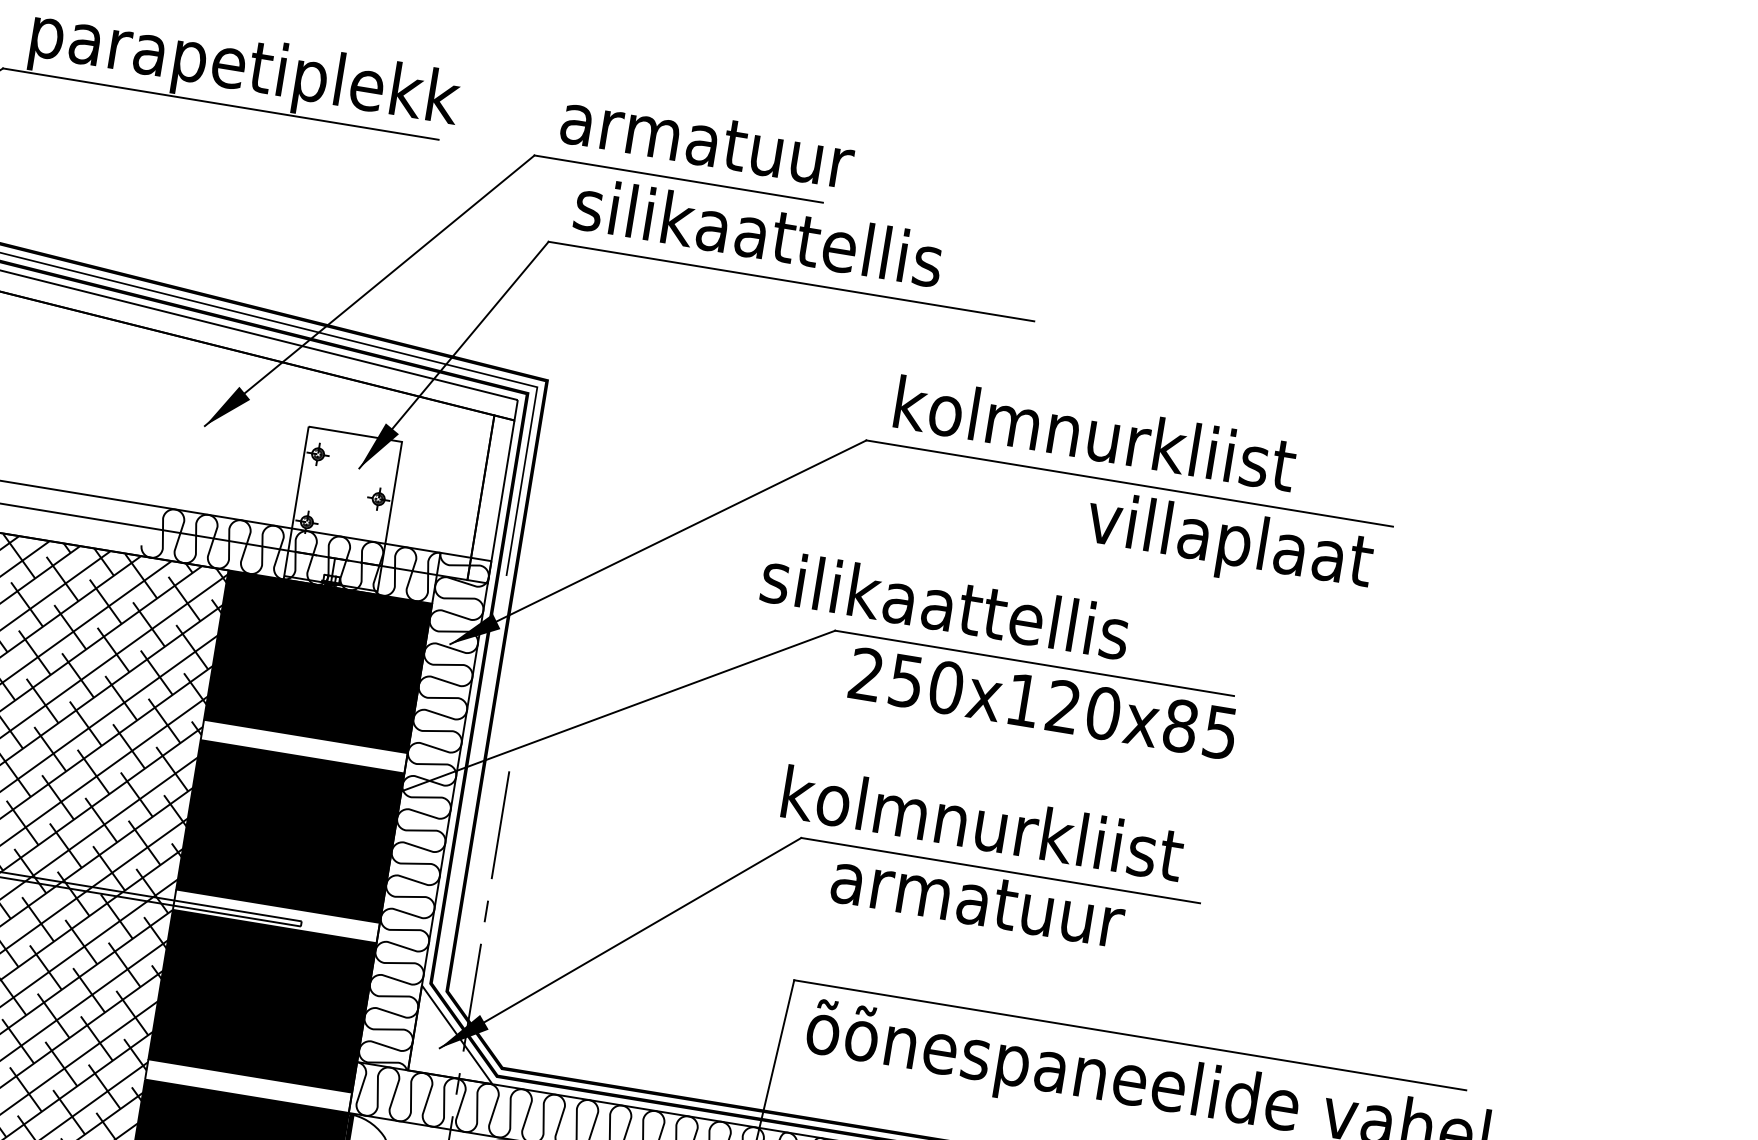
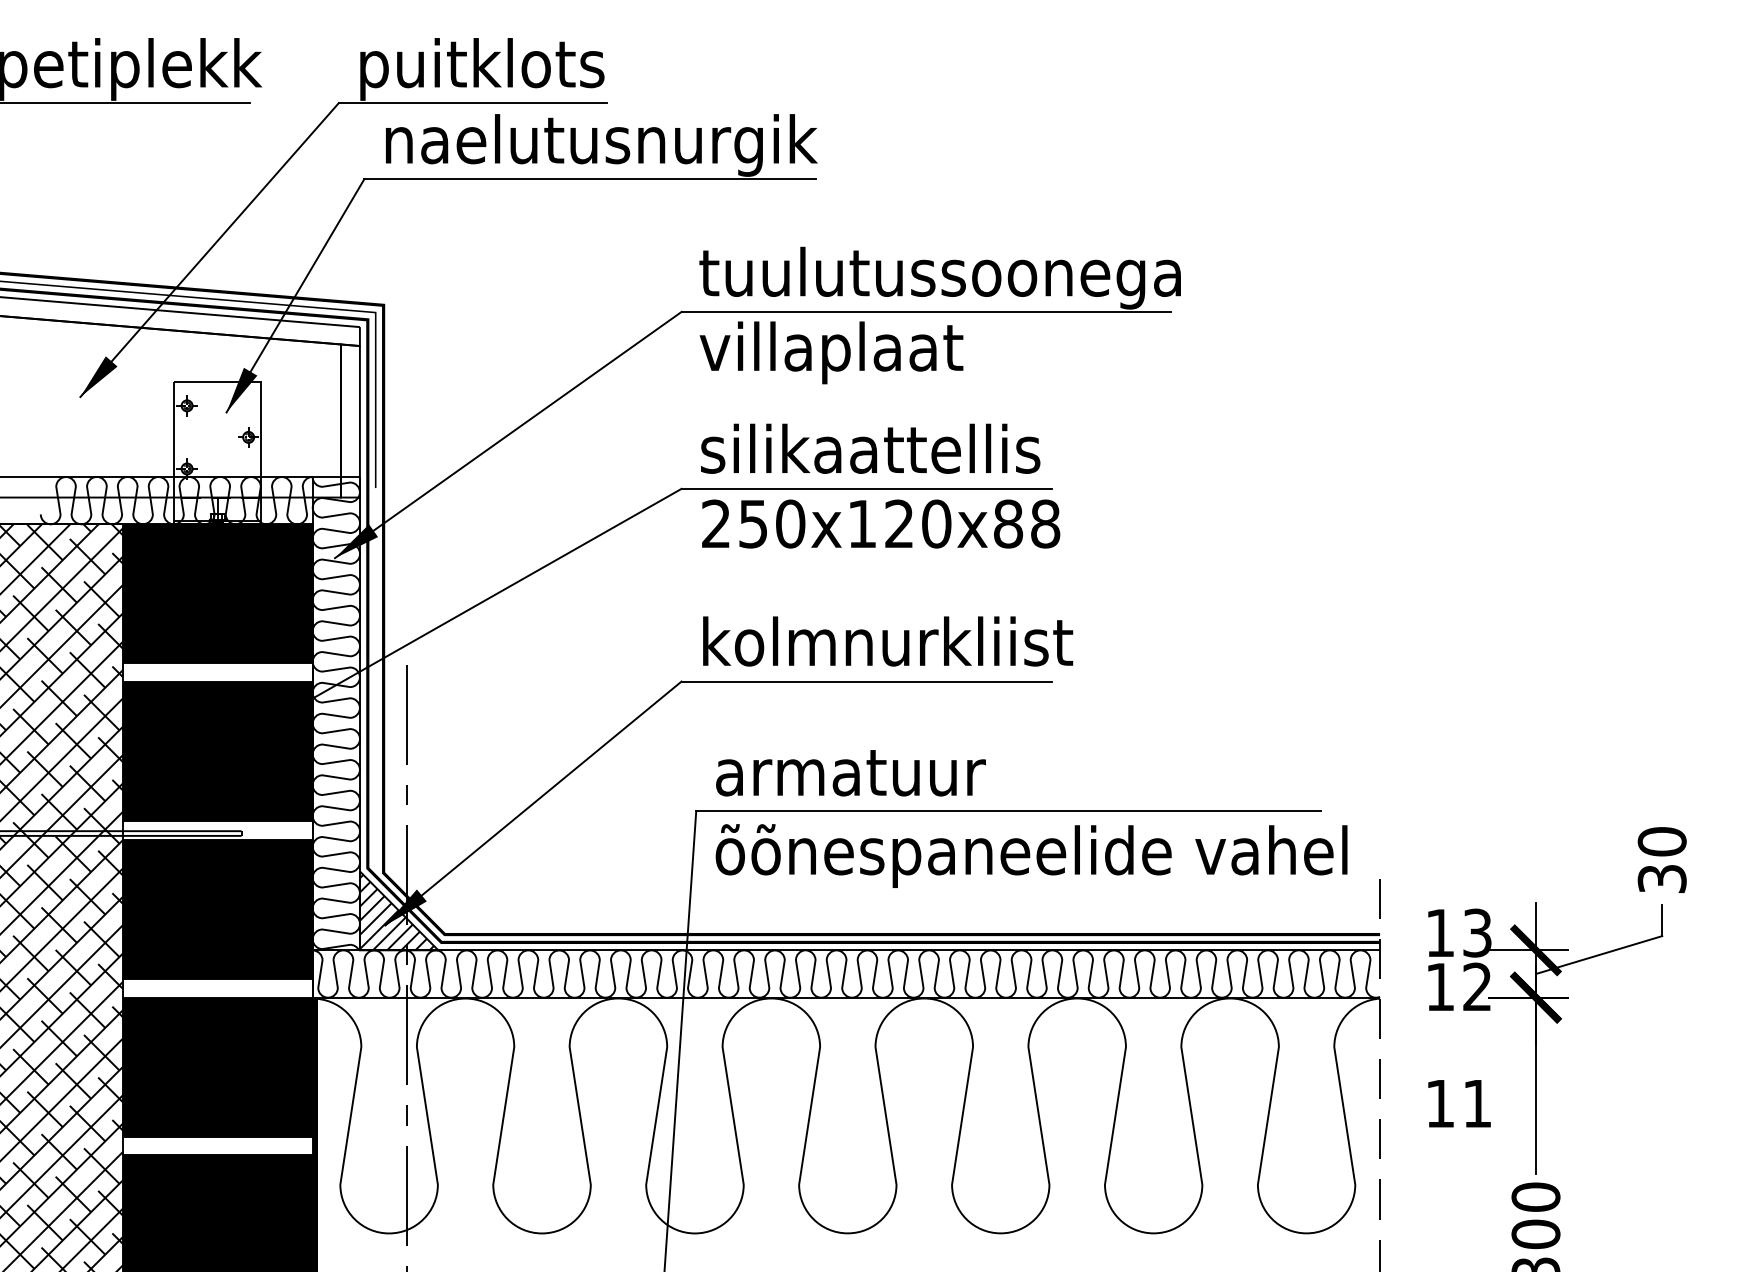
text: (706, 146) -> (493, 69), armatuur -> puitklots
text: (808, 247) -> (600, 145), silikaattellis -> naelutusnurgik
text: (1149, 448) -> (939, 277), kolmnurkliist -> tuulutussoonega
text: (1229, 544) -> (831, 352), moved
text: (945, 604) -> (870, 448), moved
text: (1220, 732) -> (1045, 523), 250x120x85 -> 250x120x88
text: (983, 823) -> (888, 641), moved
text: (977, 901) -> (850, 773), moved
hatch: (454, 1036) -> (396, 912), added

